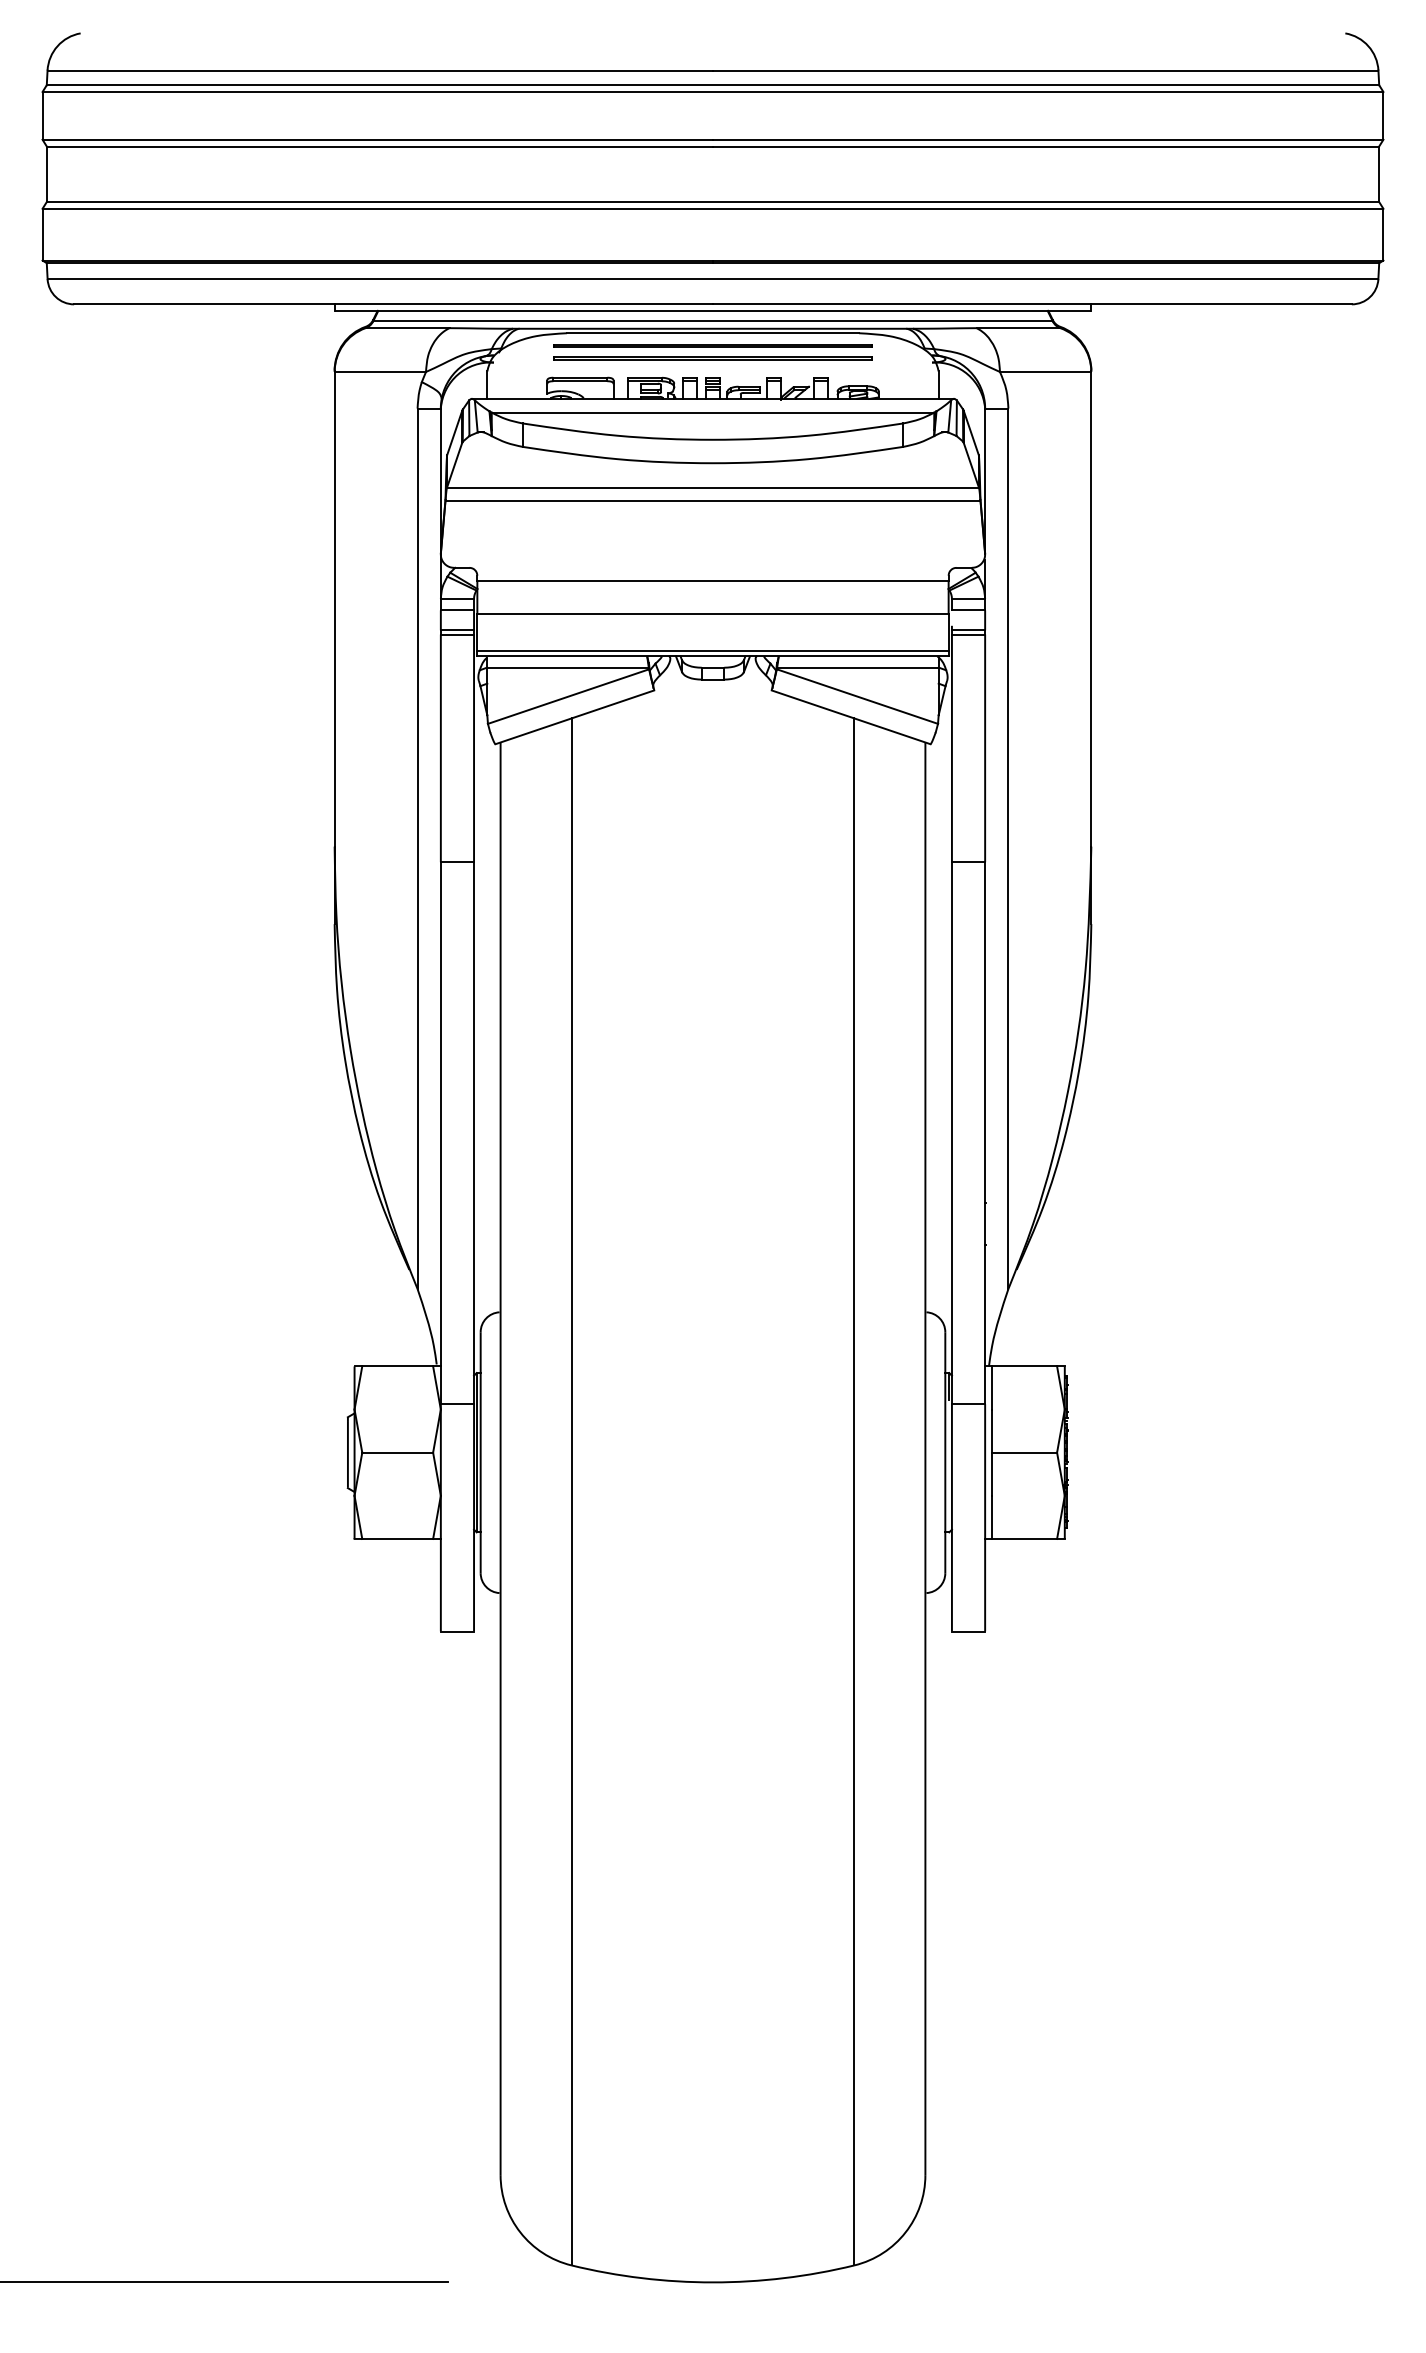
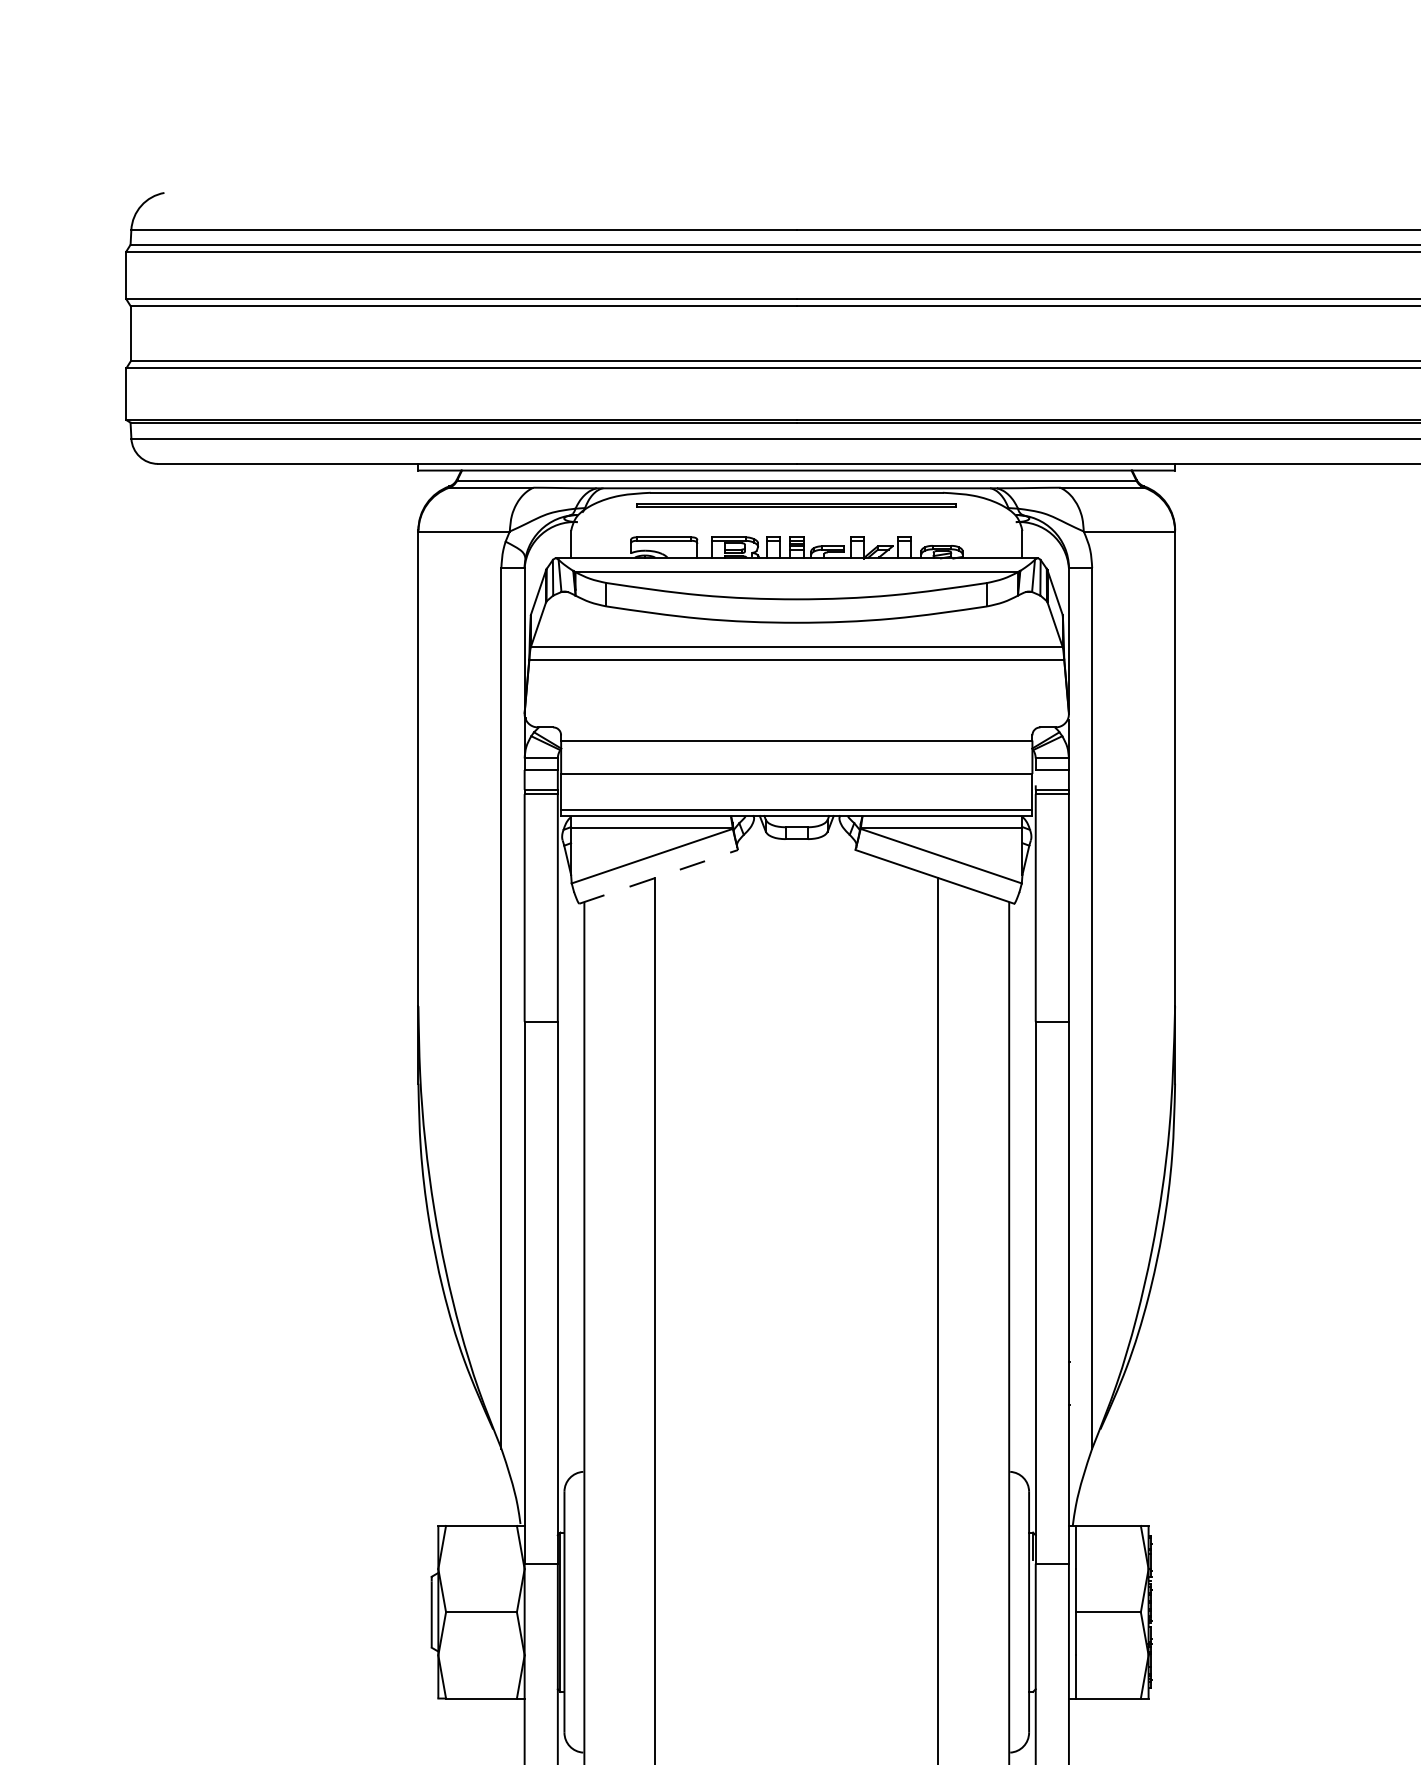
line: (712, 357) -> (796, 517), removed
line: (574, 717) -> (658, 877), solid -> dashed

